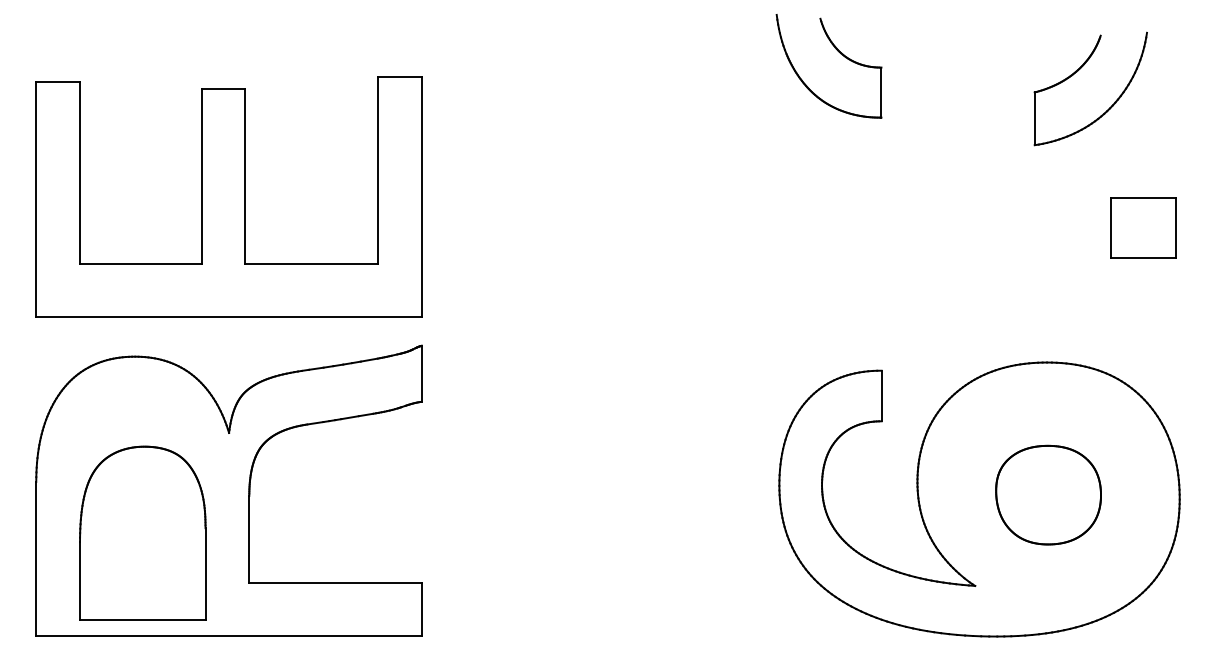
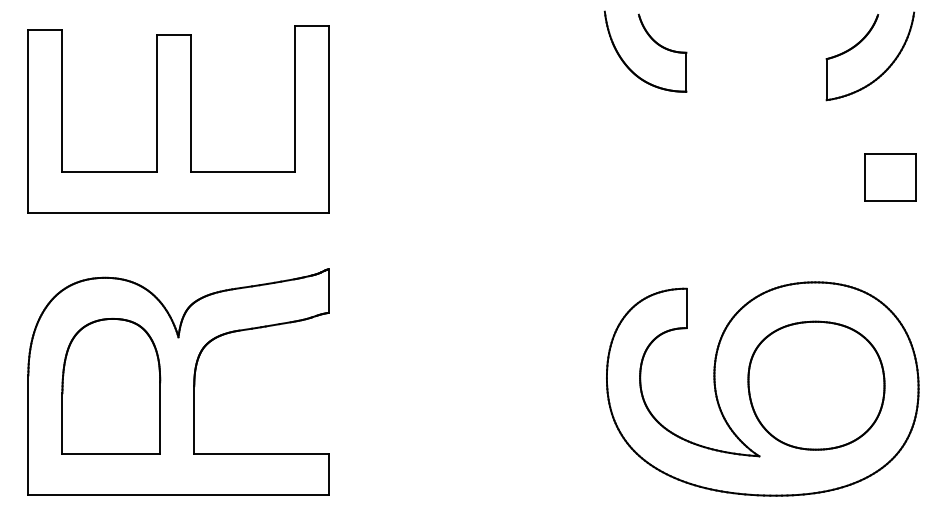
part: (1078, 72) -> (860, 43), moved
part: (229, 196) -> (178, 119), moved
part: (1048, 494) -> (816, 385), size x1.67
part: (143, 533) -> (111, 386), moved

